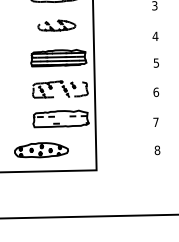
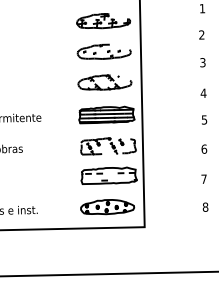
part: (56, 25) -> (104, 82), size x1.43
part: (41, 150) -> (107, 207), moved

